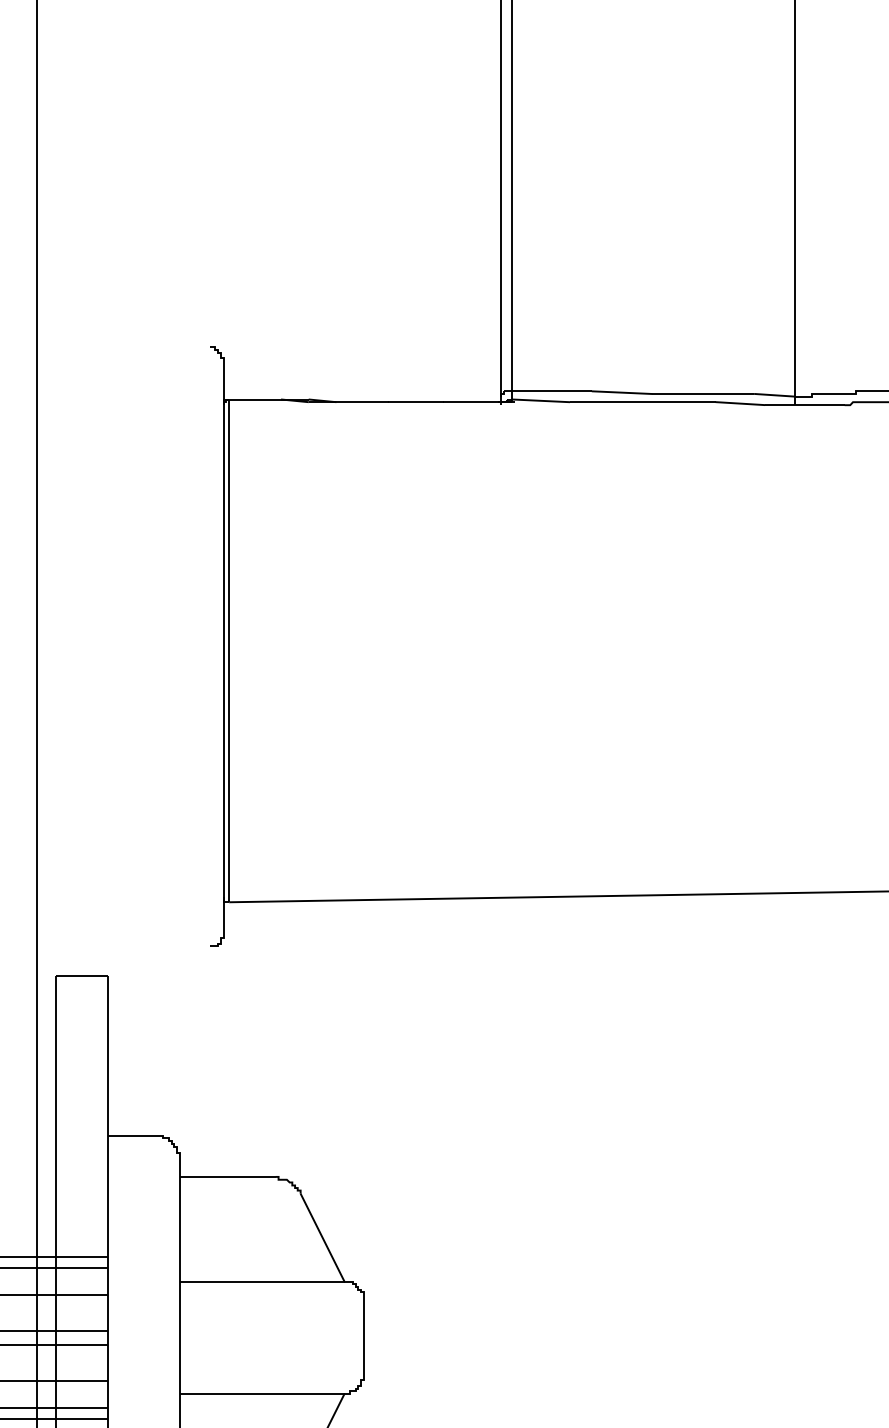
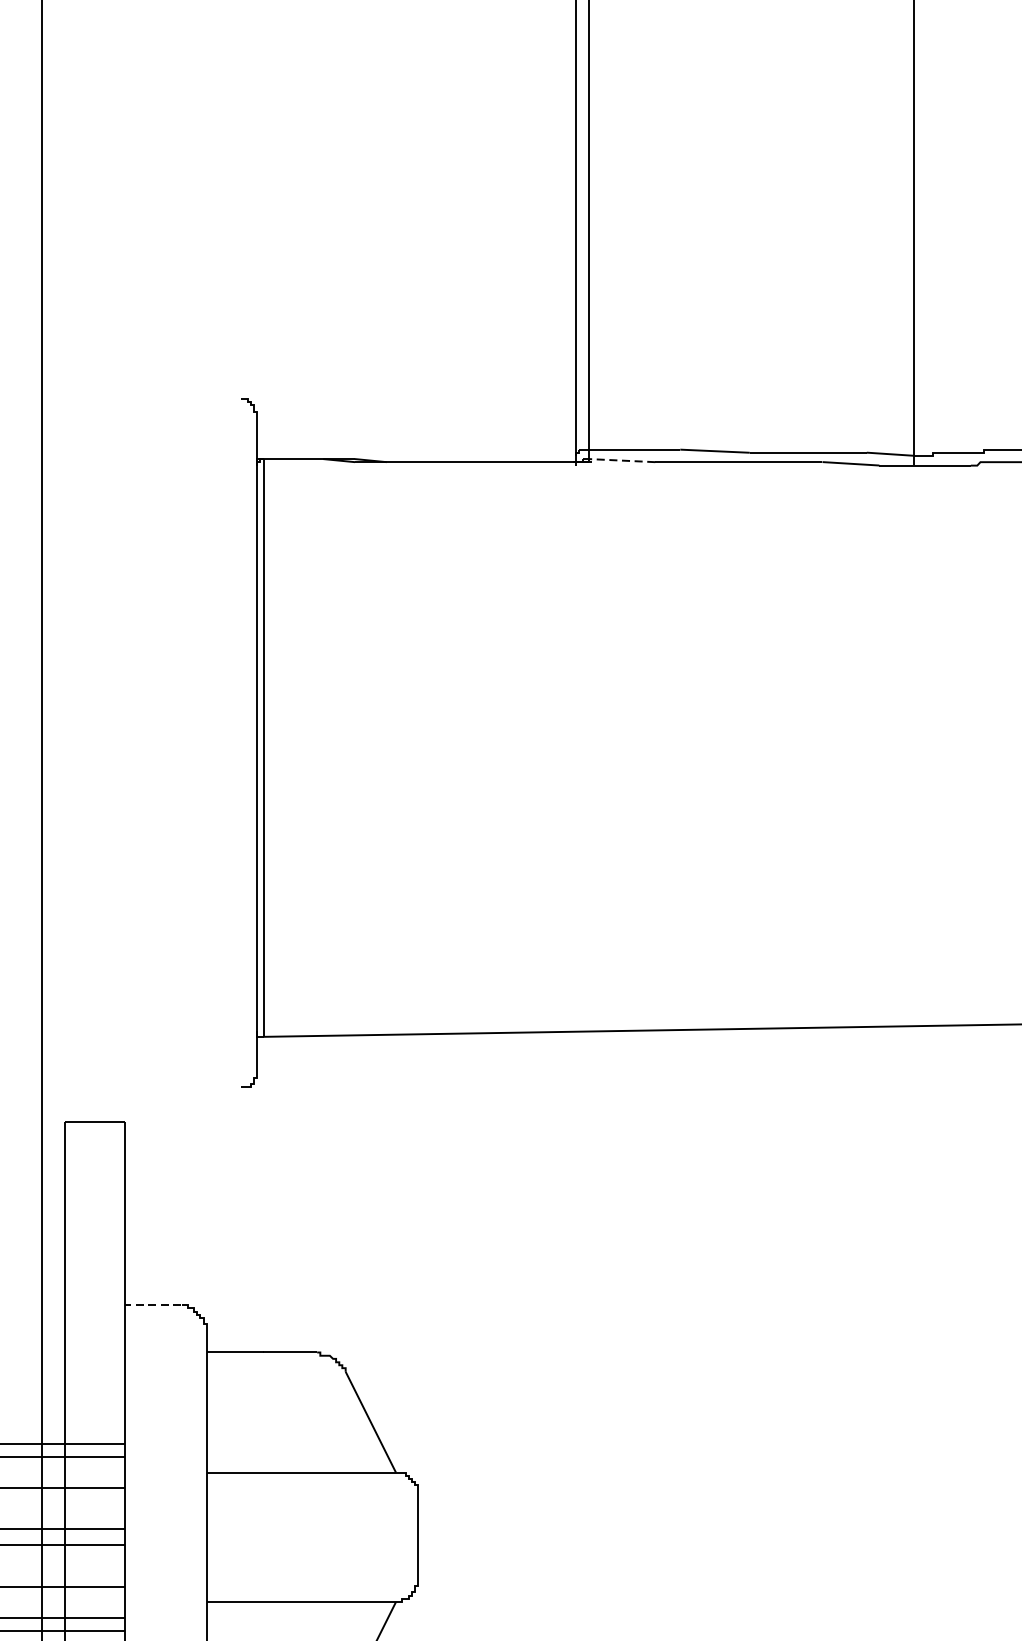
line: (541, 400) -> (622, 460), solid -> dashed
line: (133, 1135) -> (153, 1304), solid -> dashed

